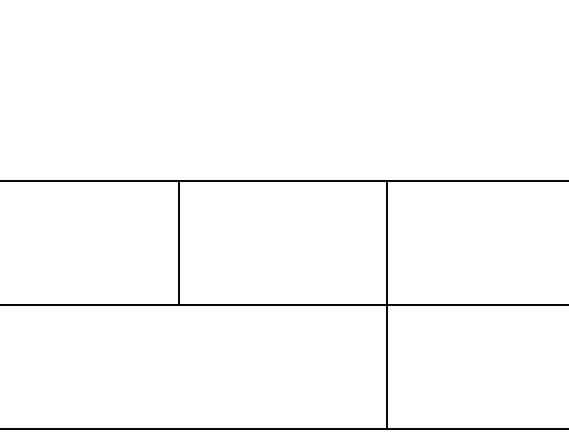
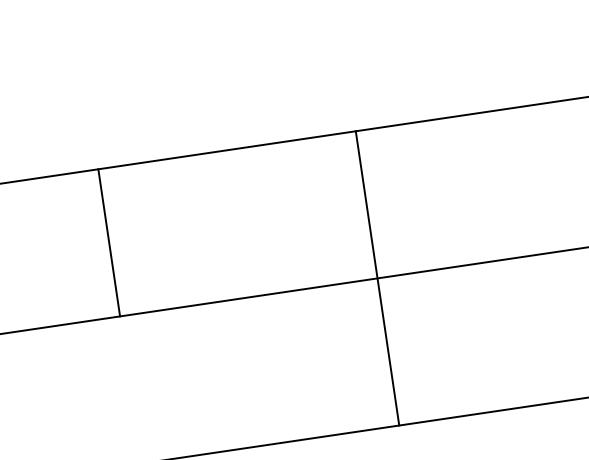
line: (178, 242) -> (109, 242), moved
line: (387, 304) -> (377, 277), moved

